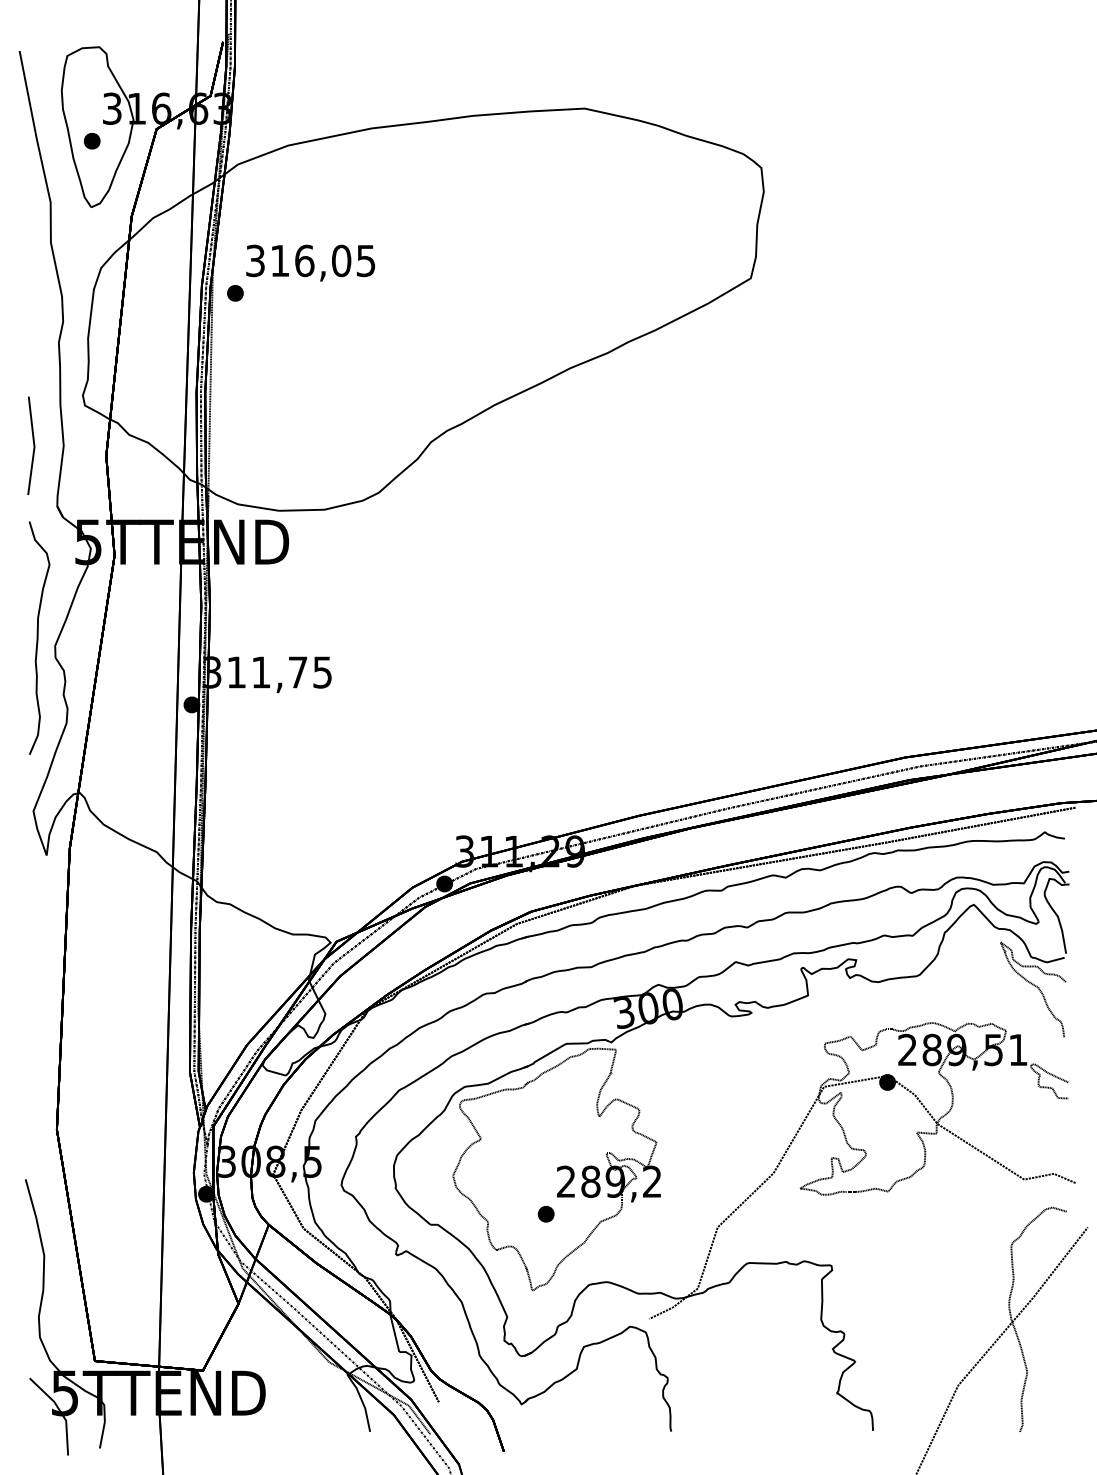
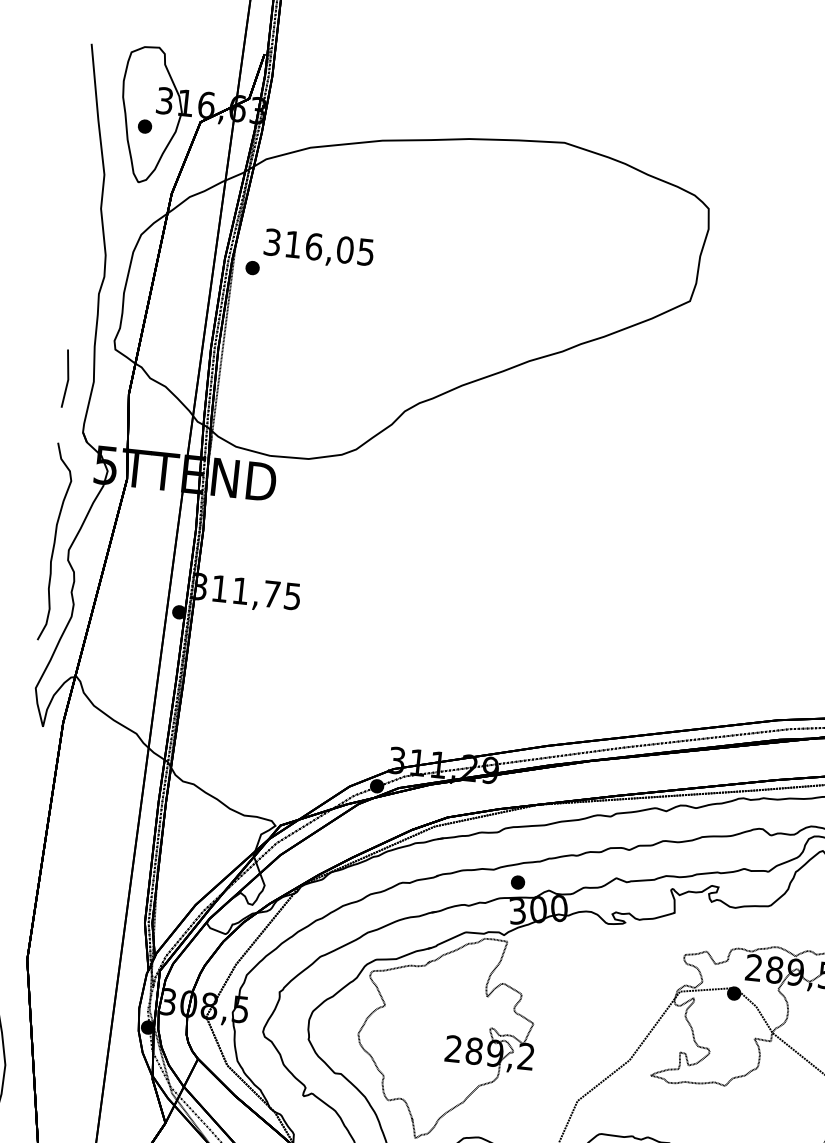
part: (31, 445) -> (66, 378), size x0.7
part: (545, 1214) -> (517, 882), moved

